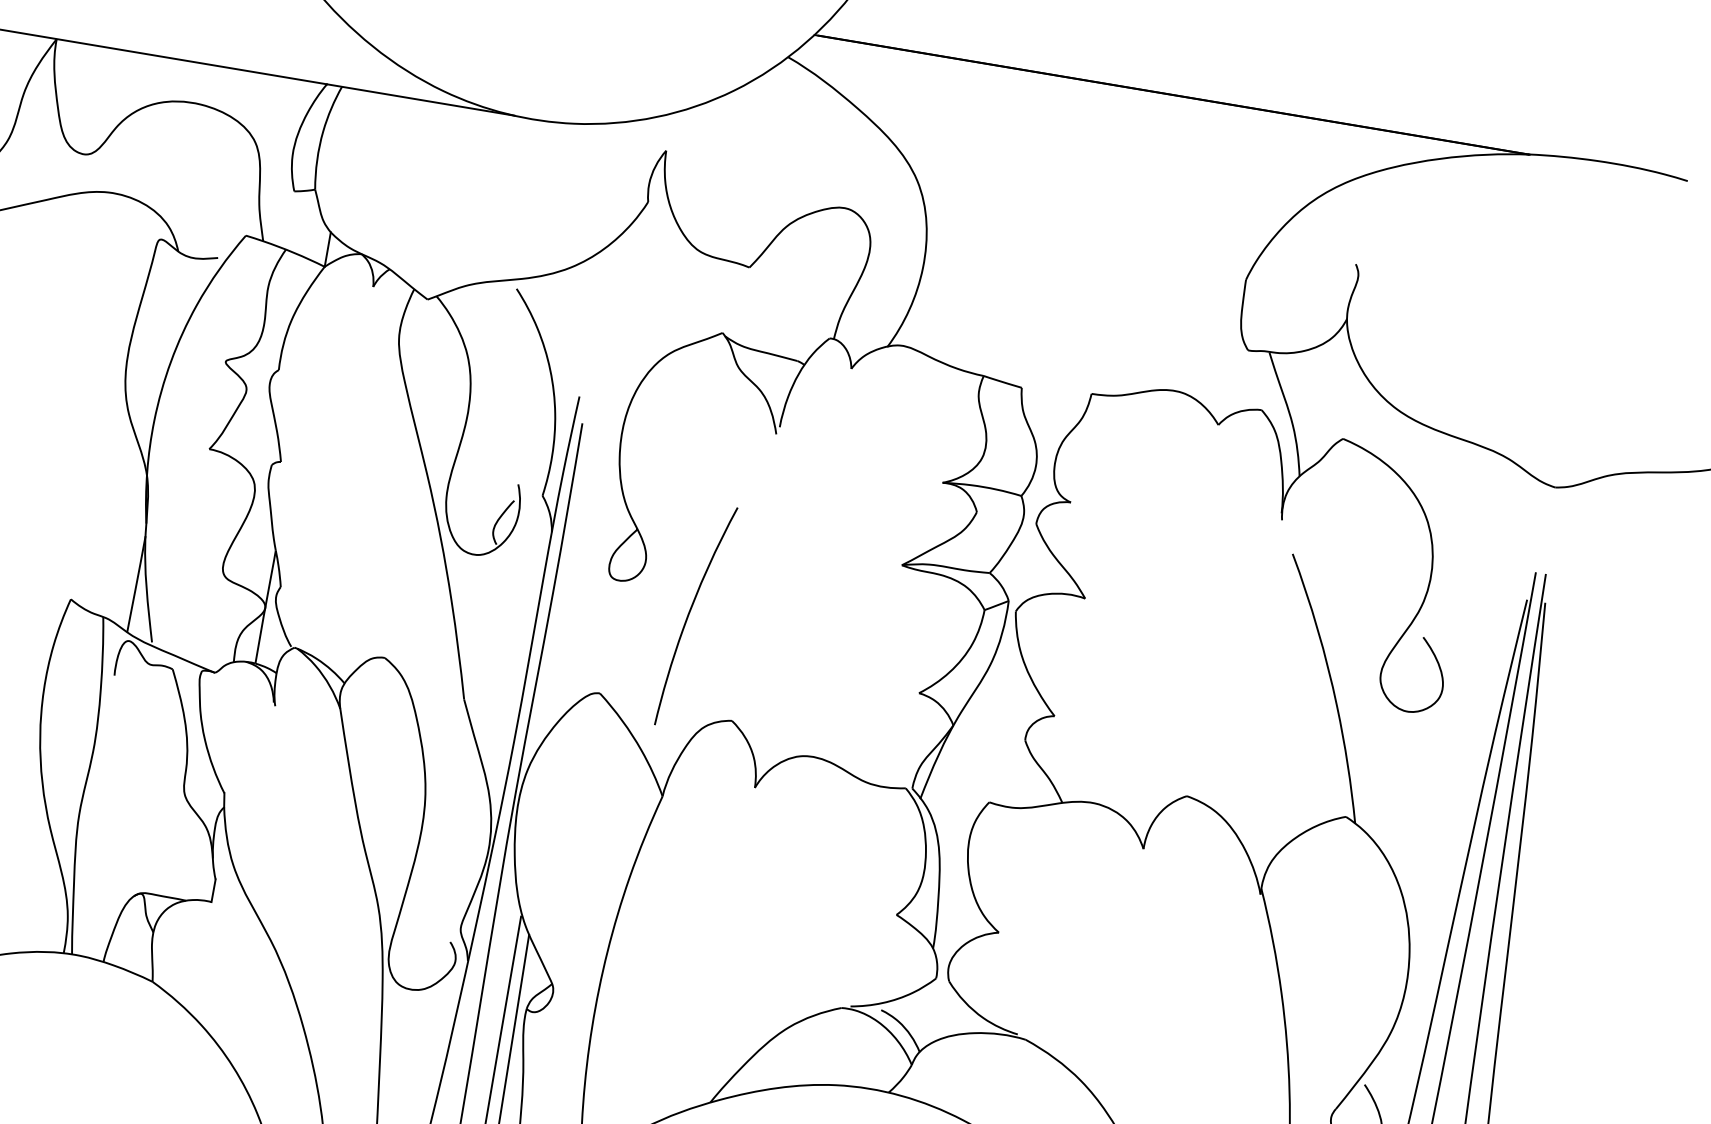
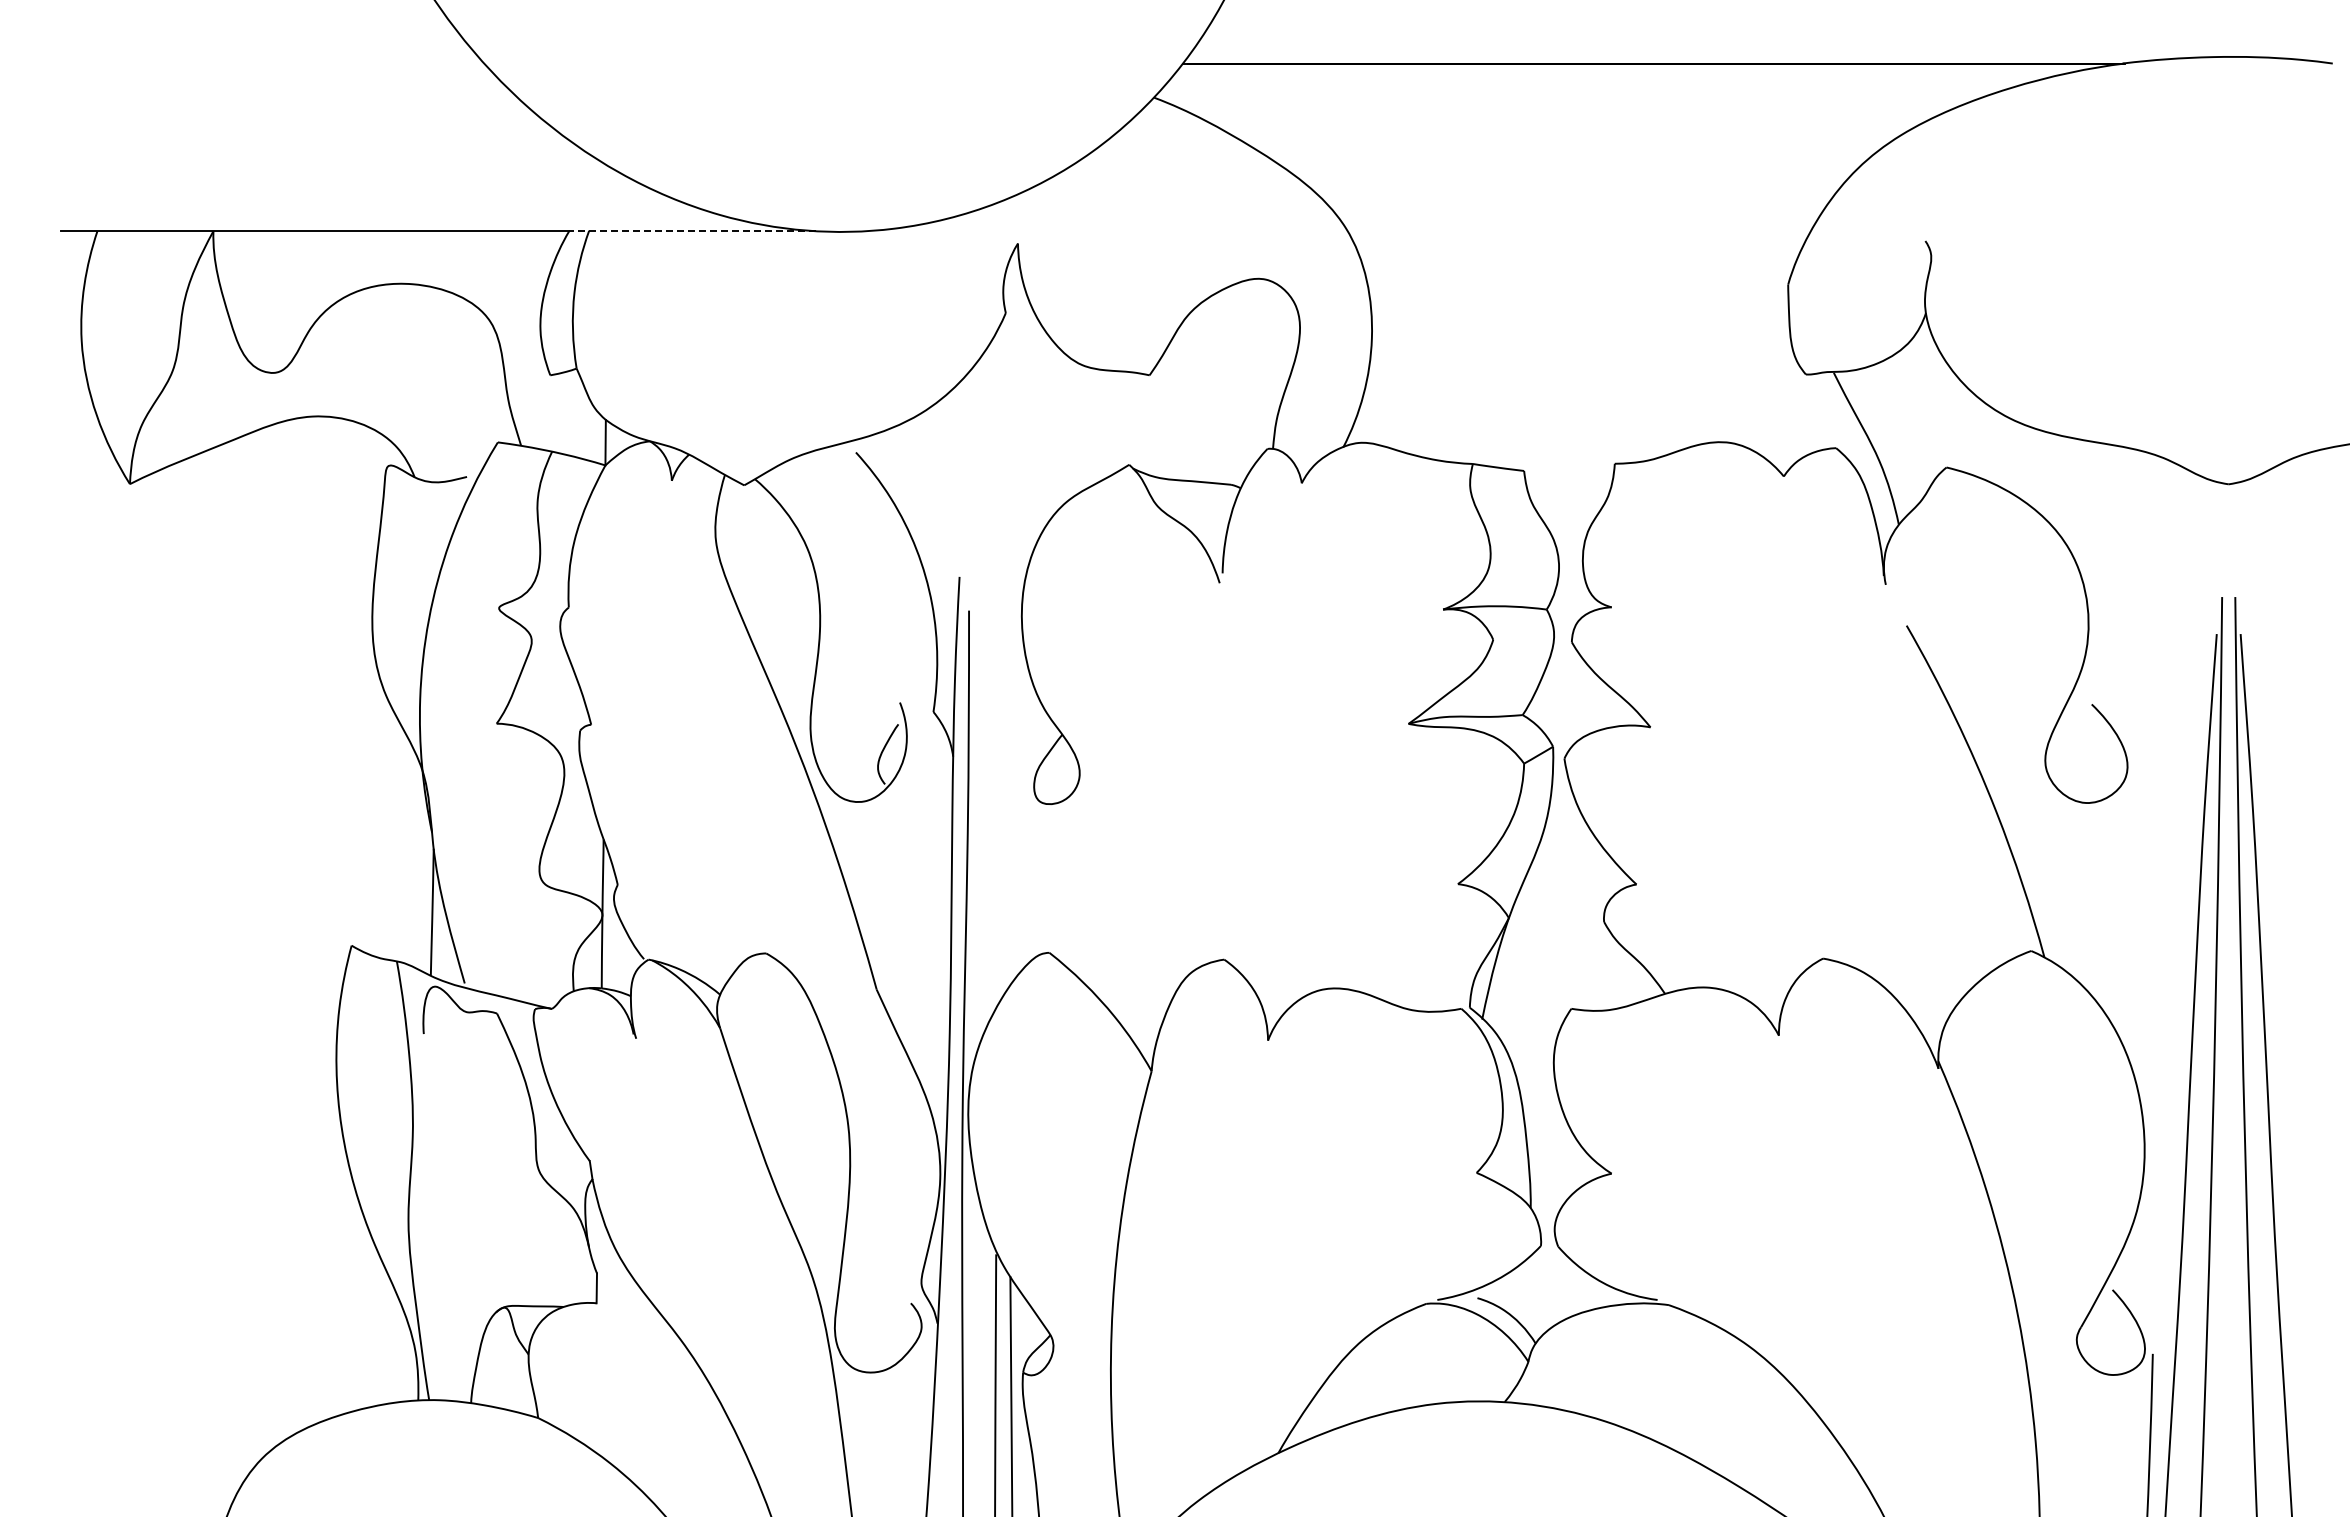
line: (420, 100) -> (692, 231), solid -> dashed
curve: (689, 613) -> (1147, 831), removed

